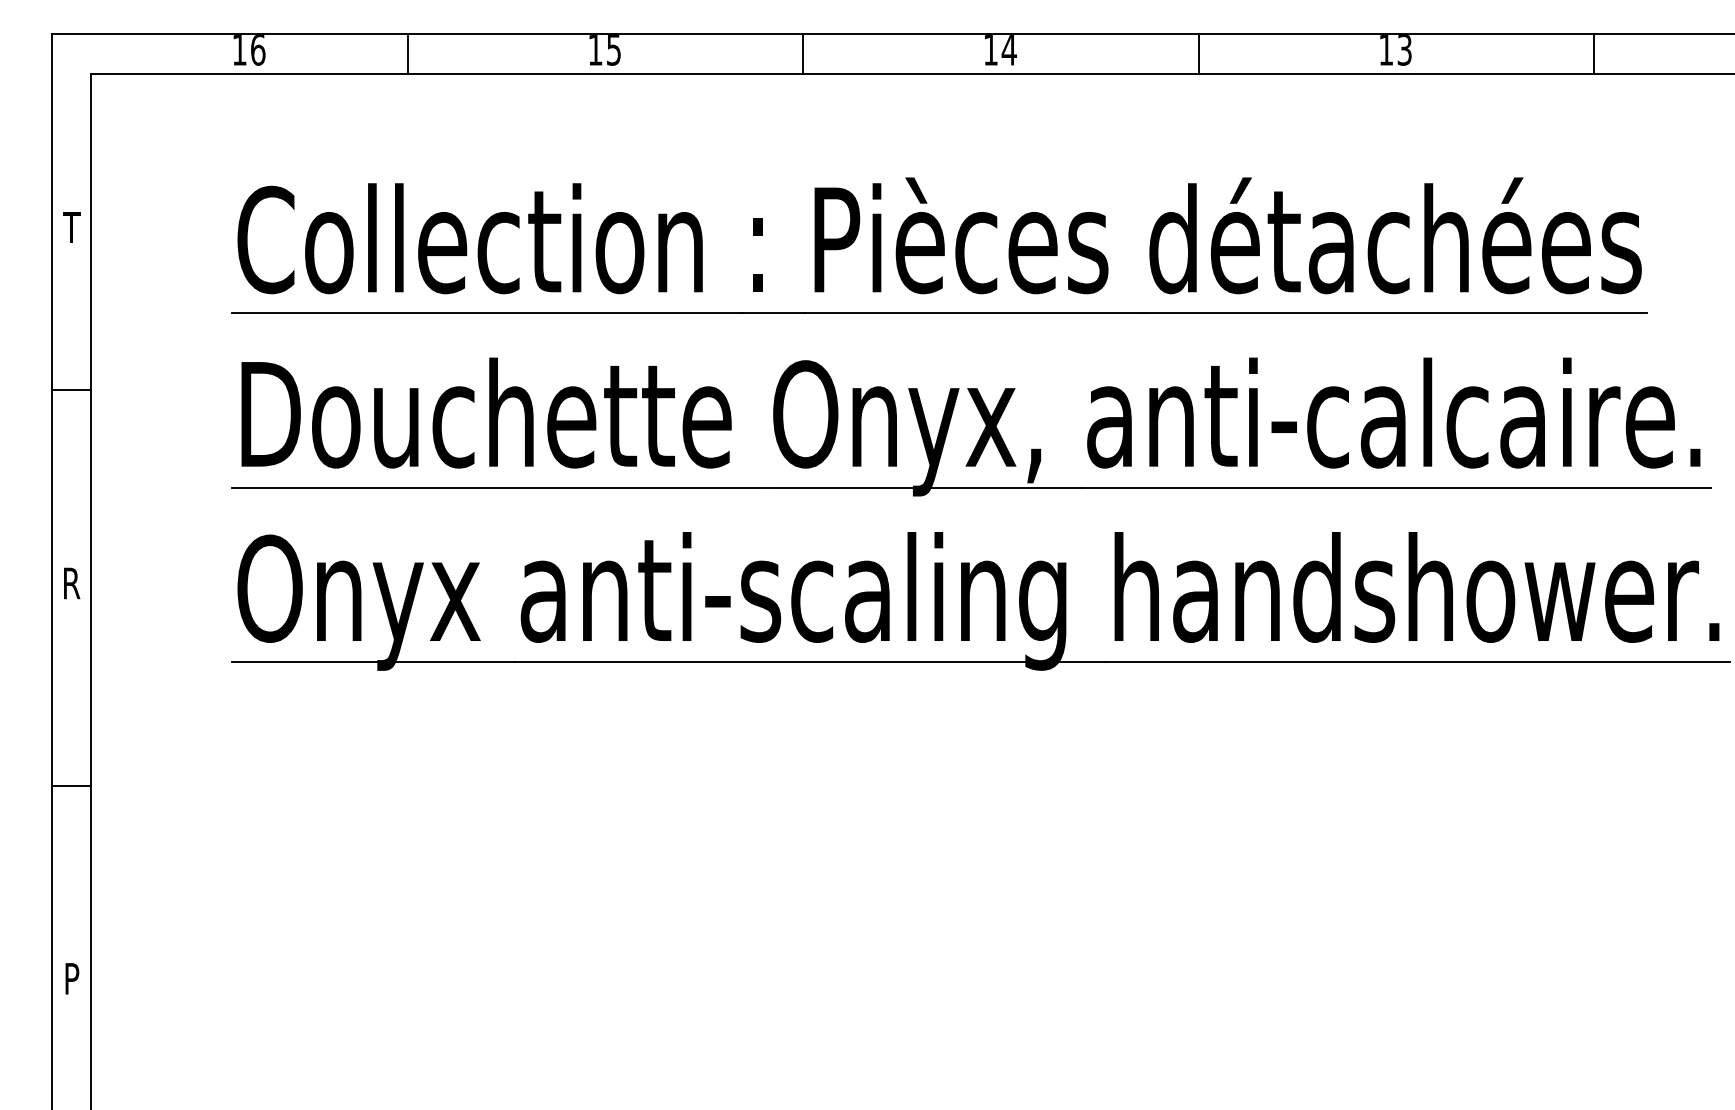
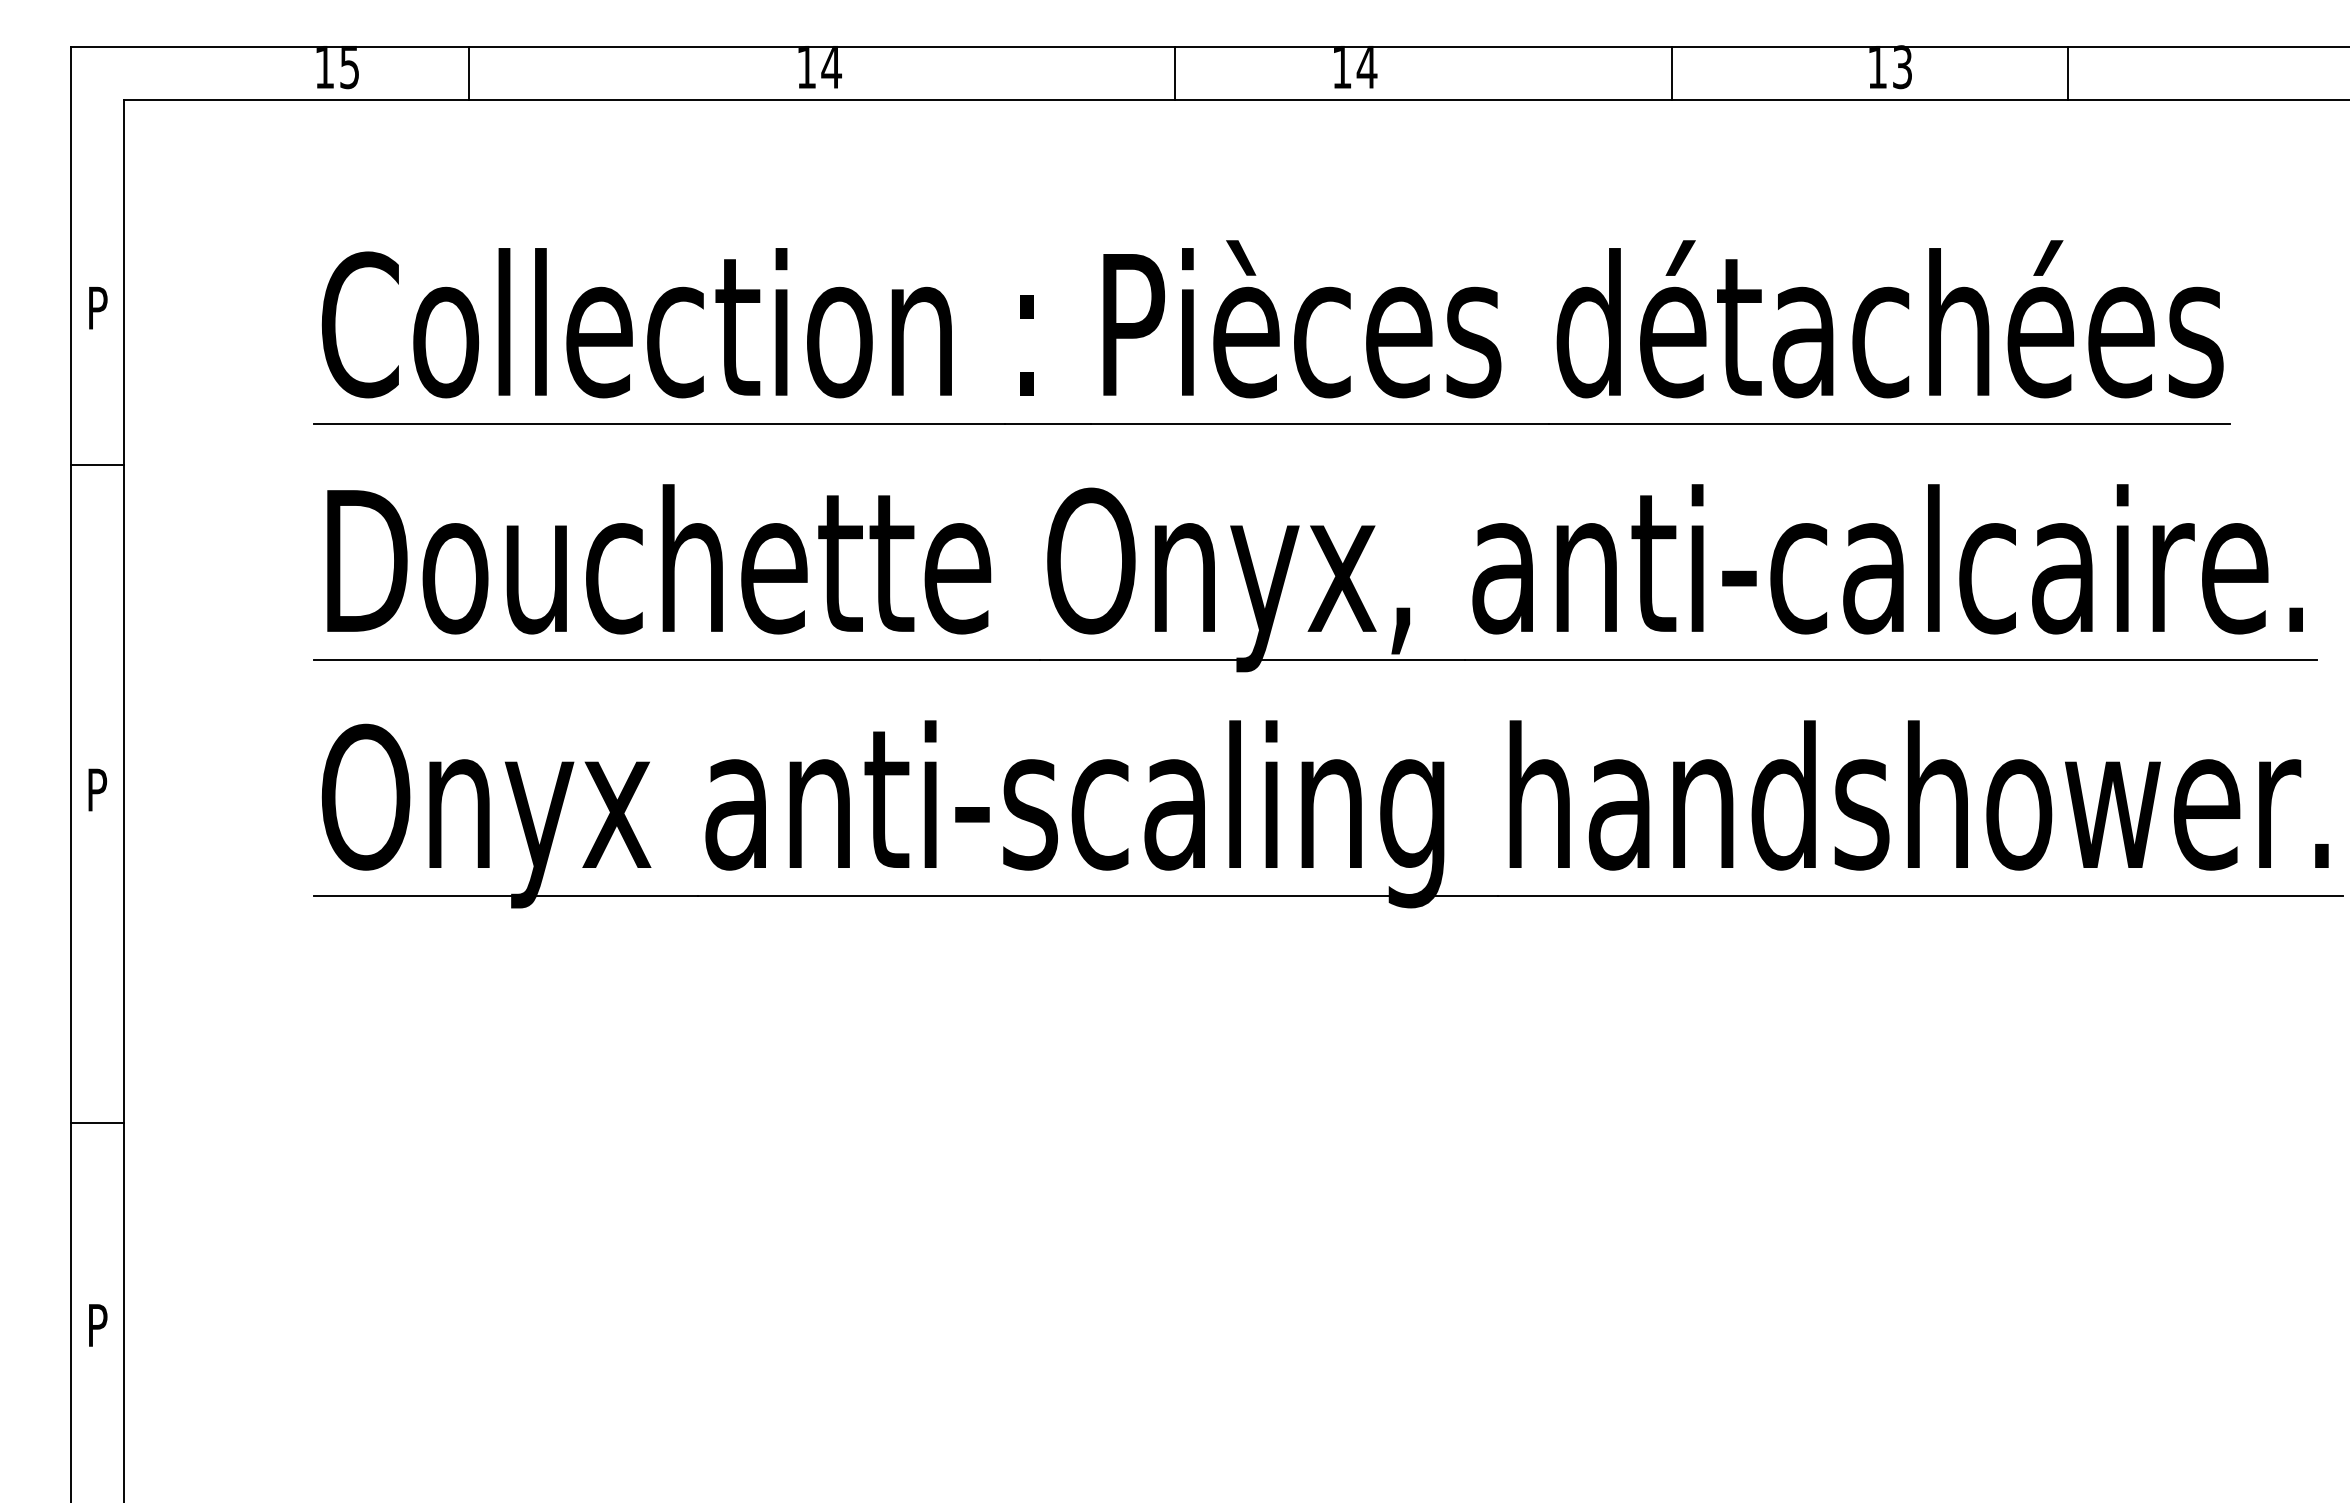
text: (257, 49) -> (349, 67), 16 -> 15
text: (613, 50) -> (831, 68), 15 -> 14
line: (407, 54) -> (469, 73), moved
line: (802, 54) -> (1174, 73), moved
line: (1198, 54) -> (1672, 73), moved
line: (1593, 54) -> (2067, 73), moved
text: (71, 227) -> (96, 307), T -> P
line: (71, 390) -> (97, 465), moved
text: (71, 583) -> (97, 789), R -> P
line: (71, 785) -> (97, 1122), moved

